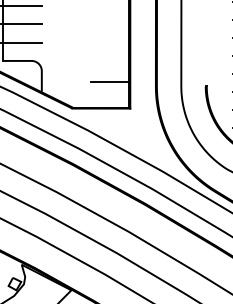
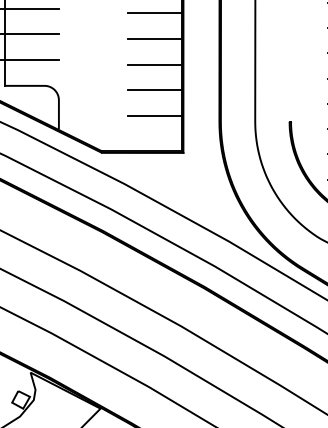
line: (109, 9) -> (154, 13), added
line: (109, 27) -> (154, 38), added
line: (109, 45) -> (154, 64), added
line: (109, 64) -> (154, 90), added

